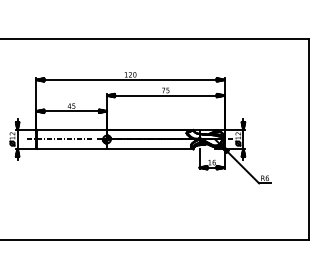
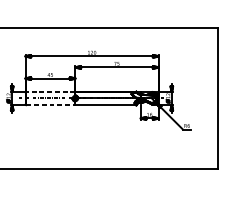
line: (72, 130) -> (51, 92), solid -> dashed
line: (72, 148) -> (51, 104), solid -> dashed

